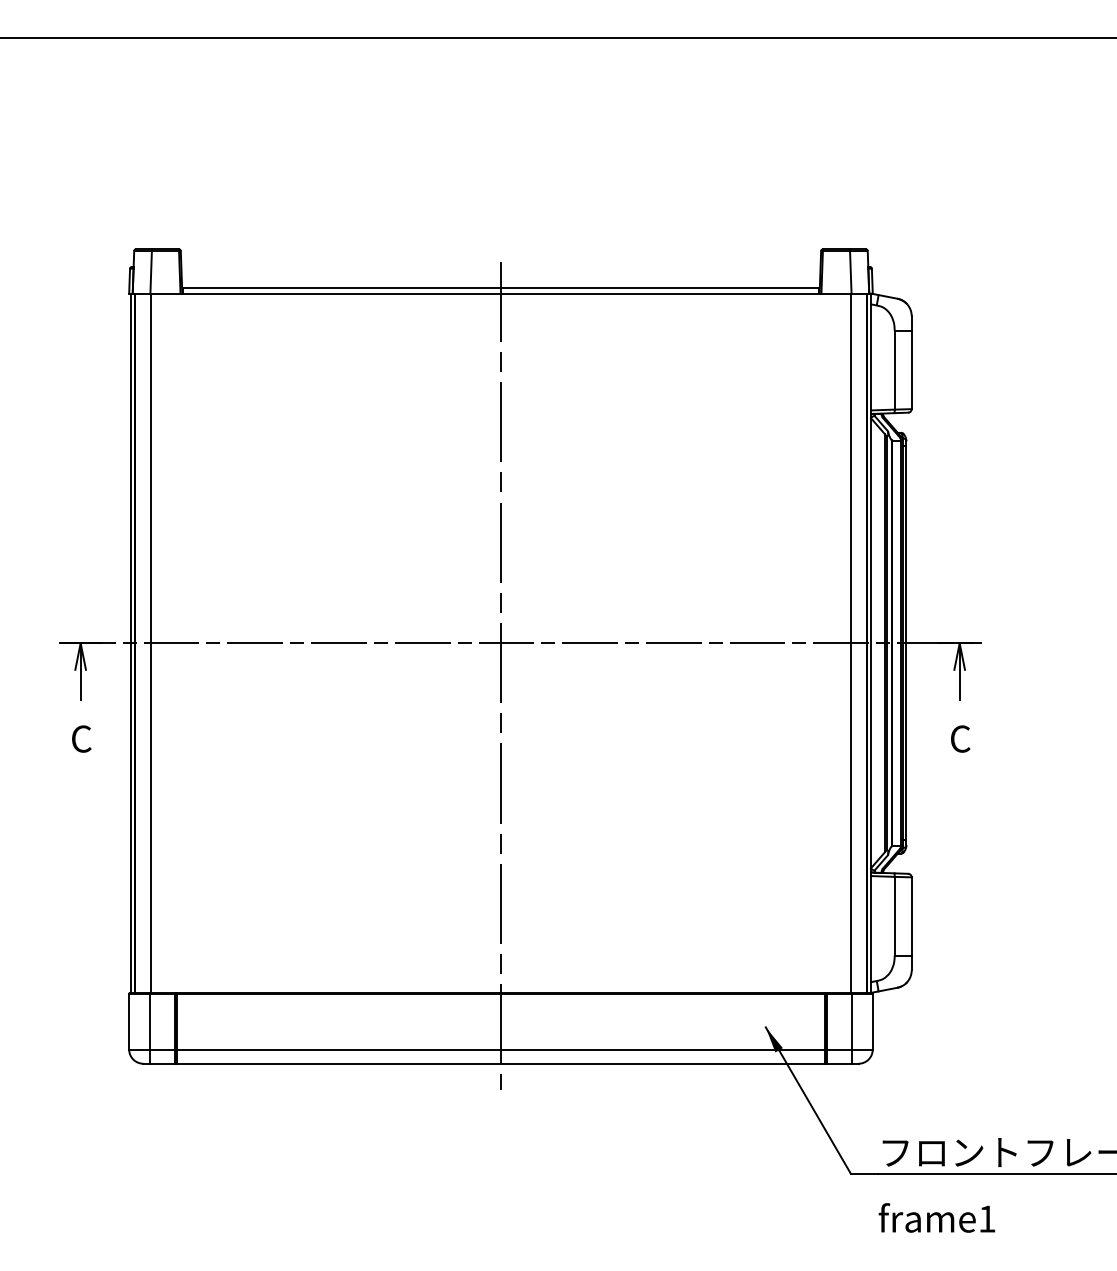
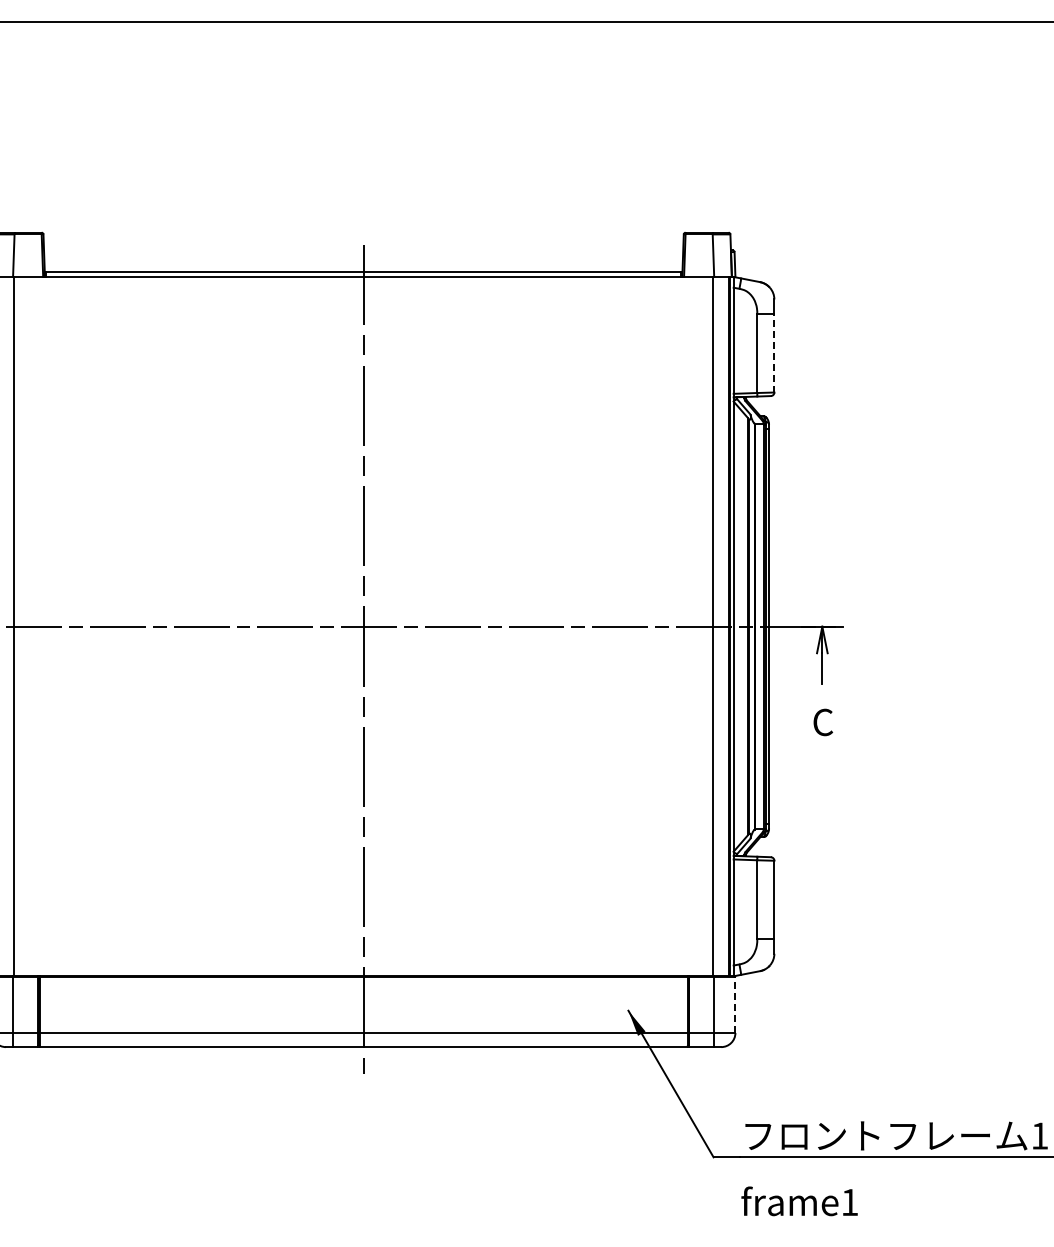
line: (911, 369) -> (774, 352), solid -> dashed
line: (872, 1021) -> (735, 1004), solid -> dashed

